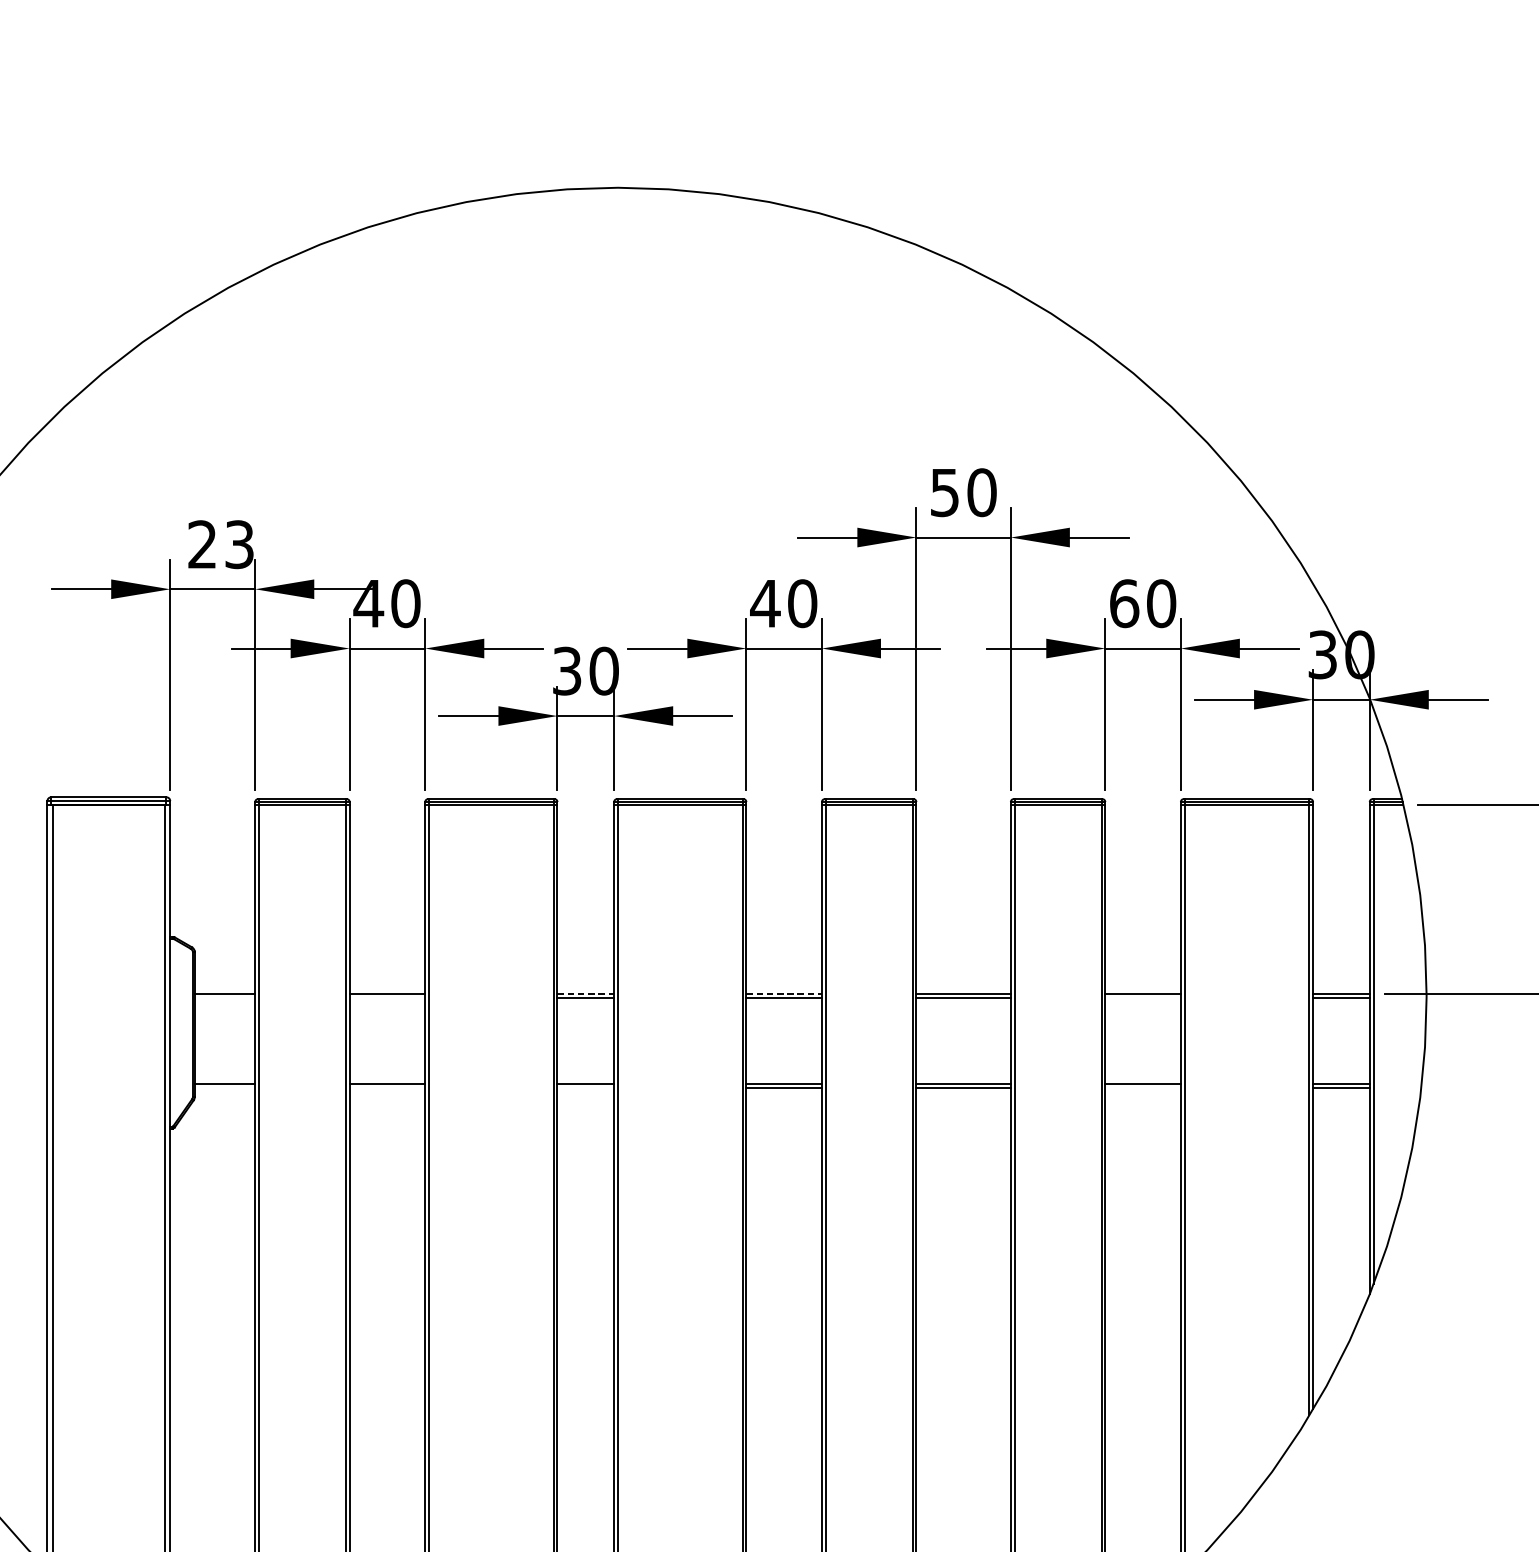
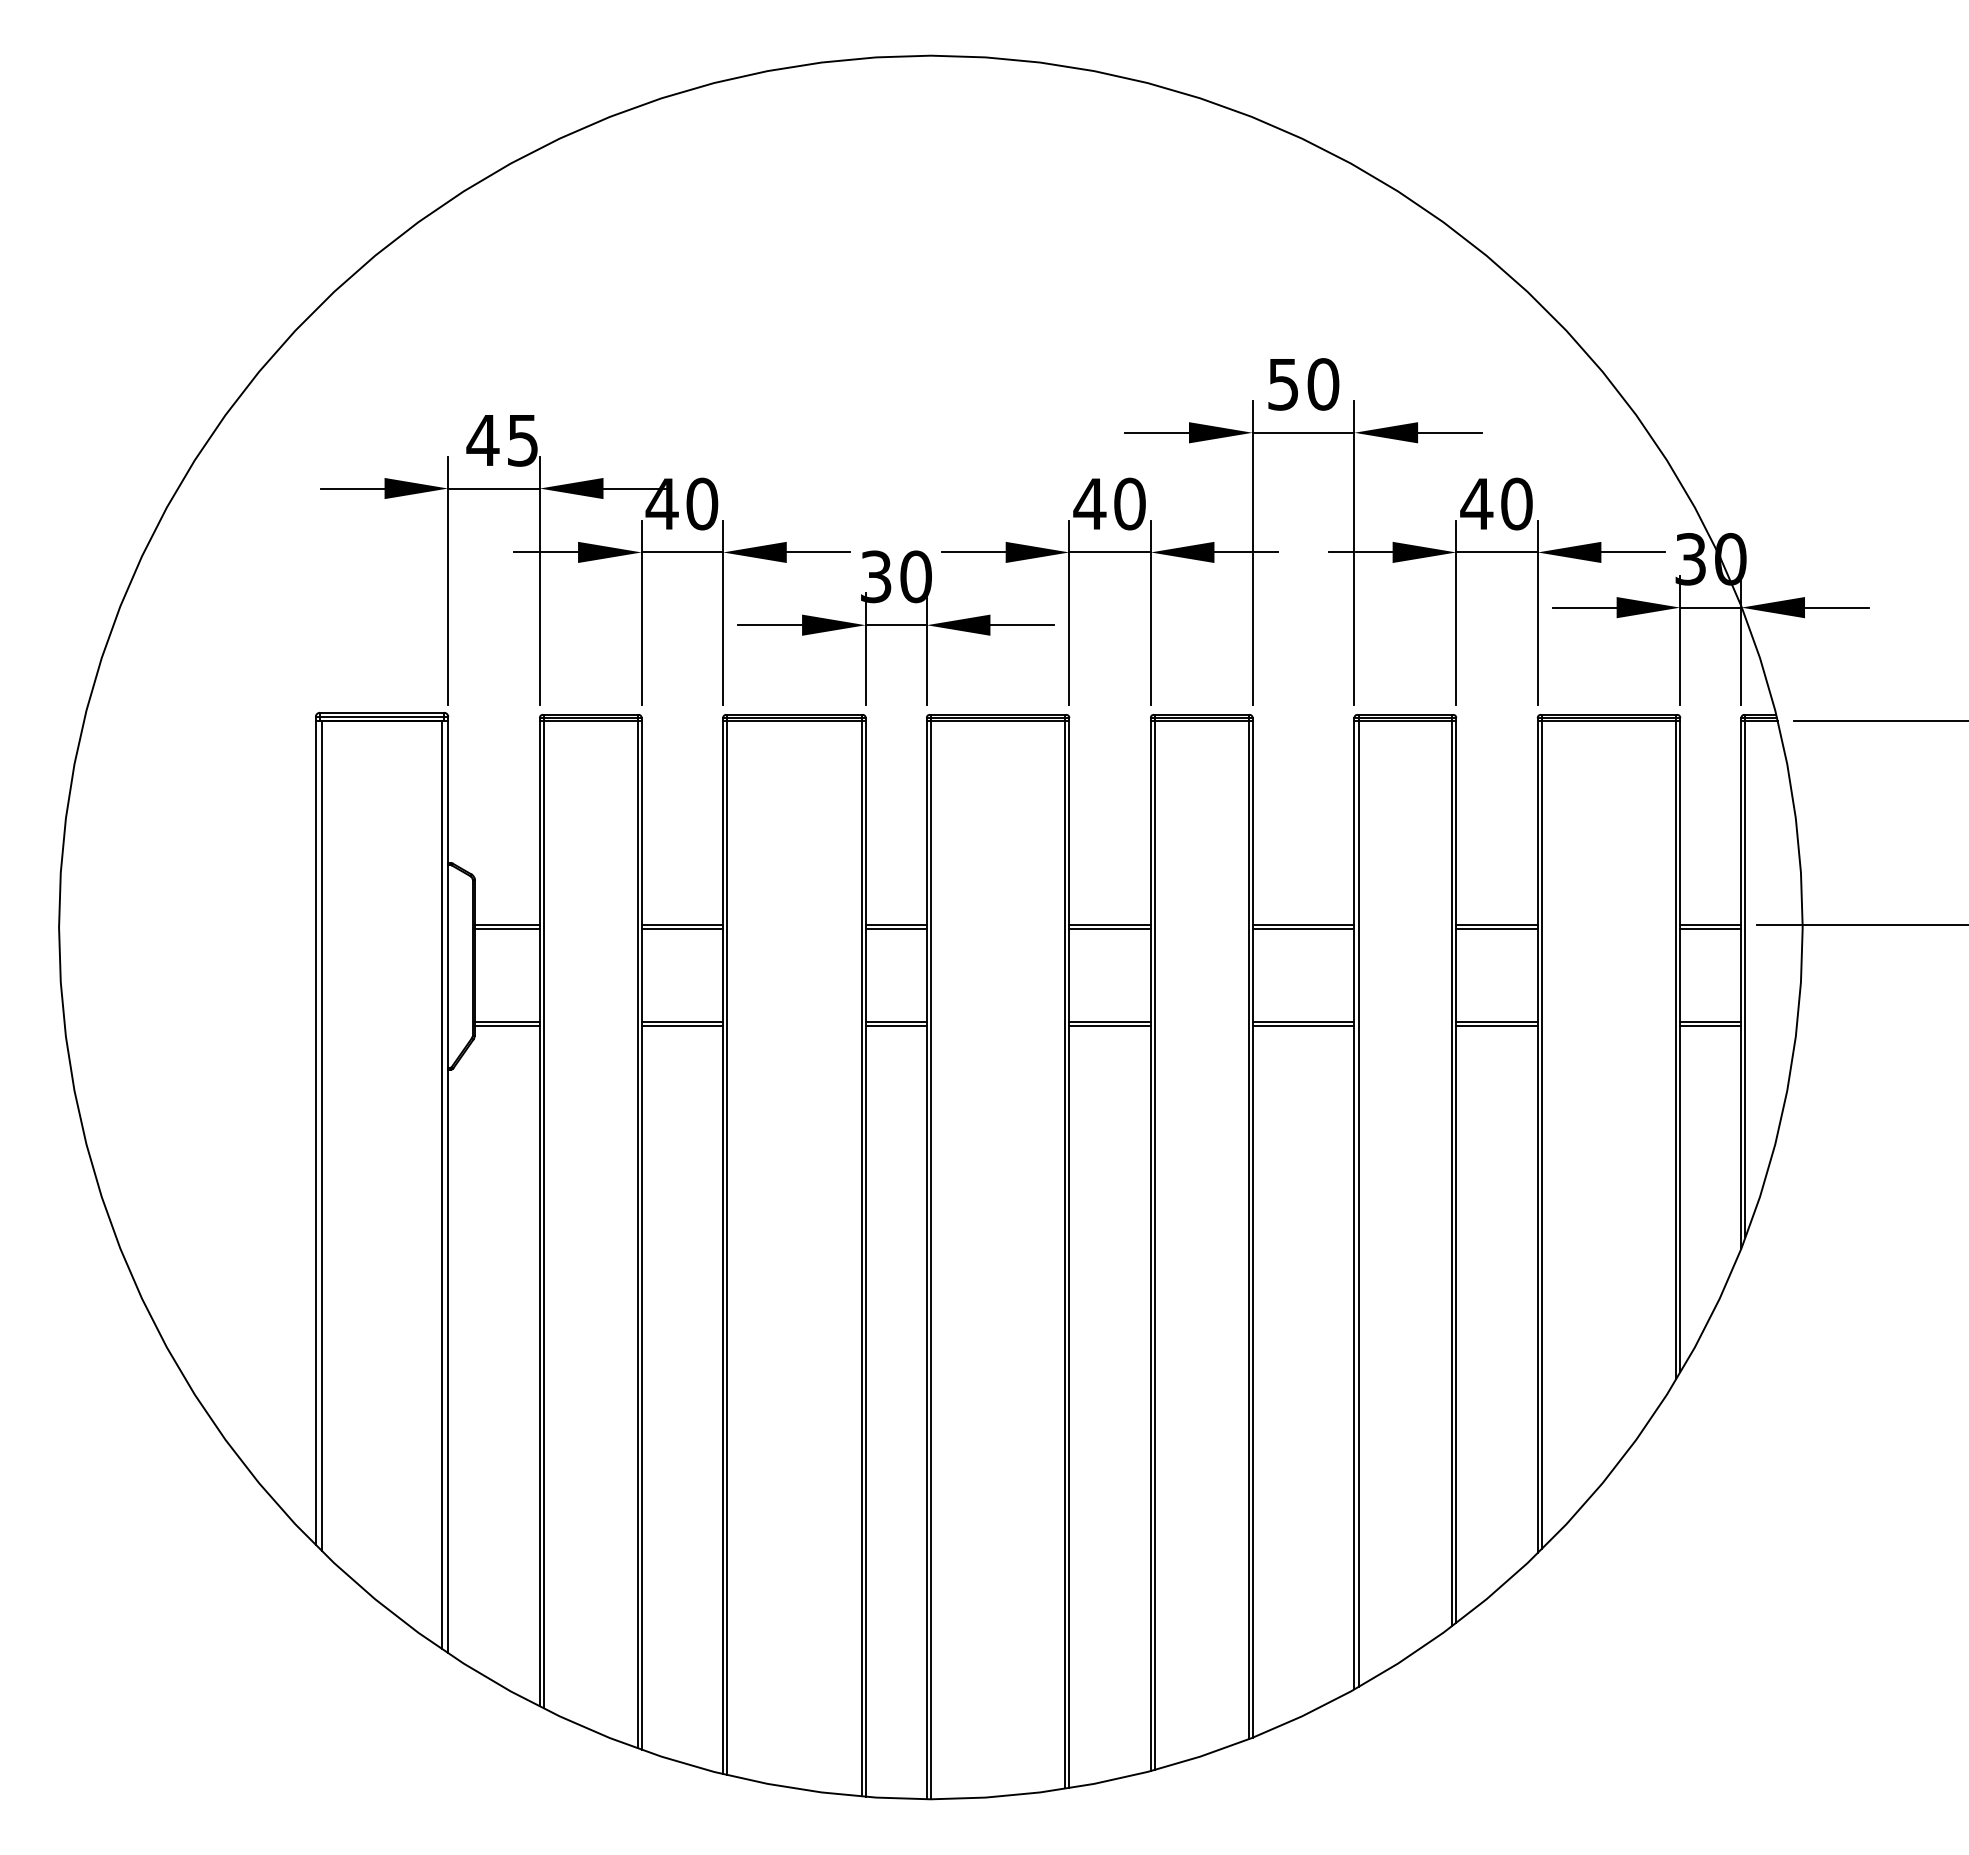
text: (220, 544) -> (502, 440), 23 -> 45
text: (1124, 603) -> (1476, 503), 60 -> 40
line: (586, 993) -> (896, 924), dashed -> solid
line: (784, 993) -> (1110, 924), dashed -> solid
line: (224, 997) -> (506, 928), added
line: (387, 997) -> (682, 928), added
line: (1142, 997) -> (1496, 928), added
line: (224, 1088) -> (506, 1026), added
line: (387, 1088) -> (682, 1026), added
line: (585, 1088) -> (895, 1026), added
line: (1142, 1088) -> (1496, 1026), added

